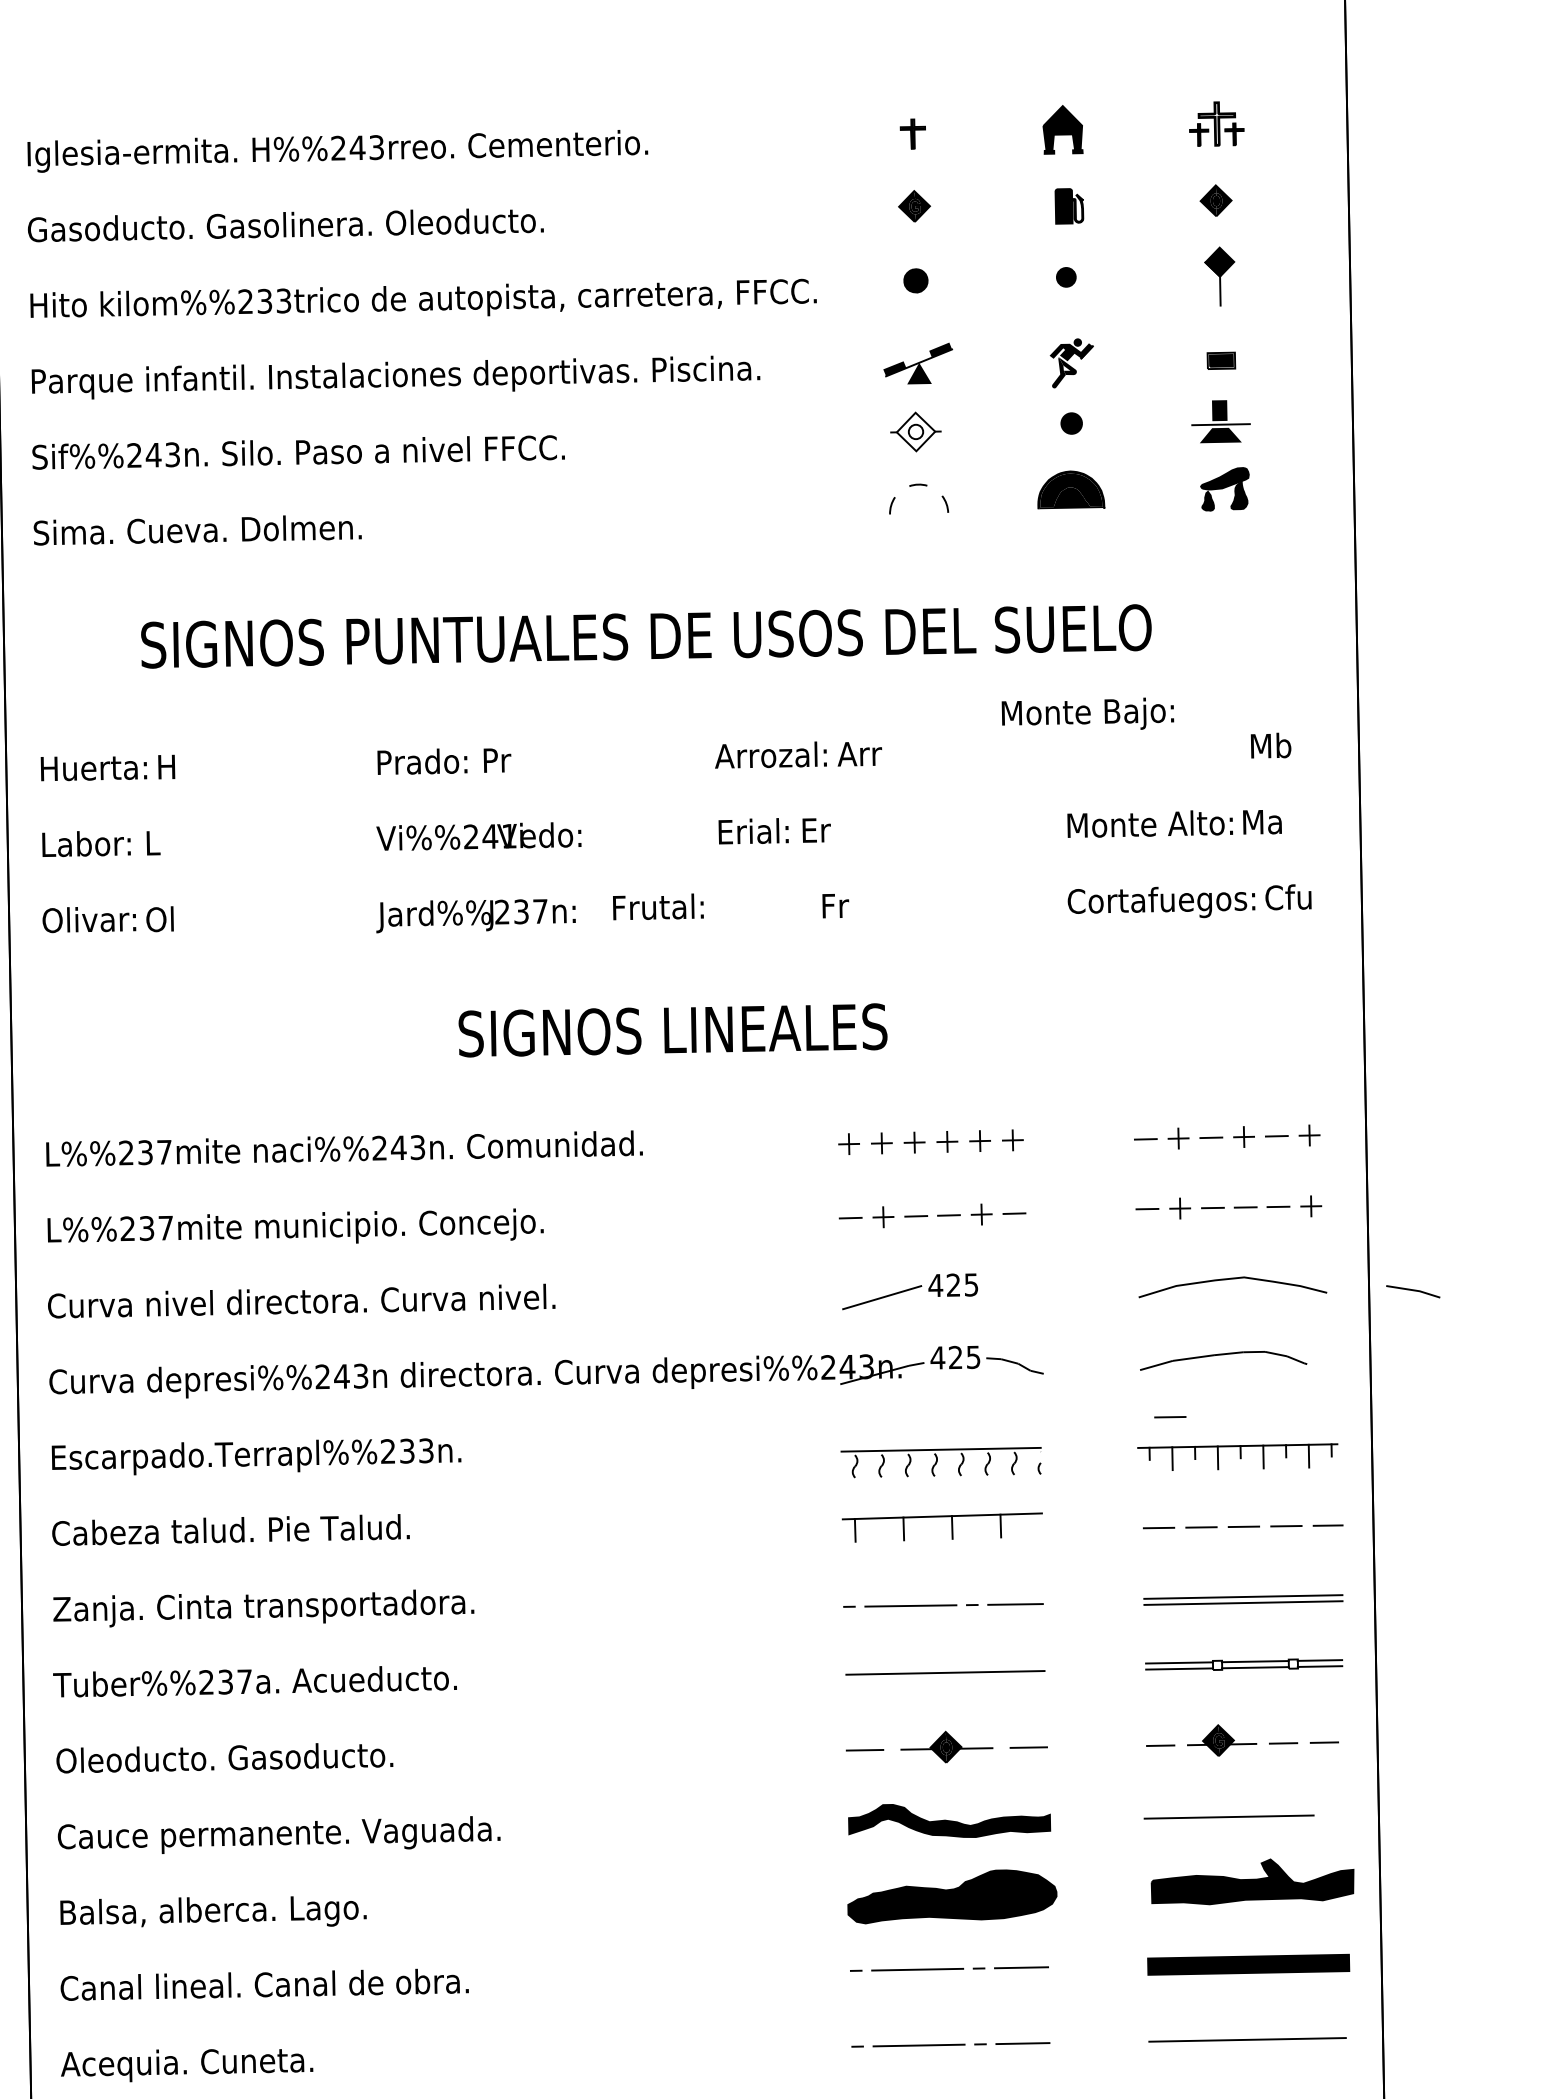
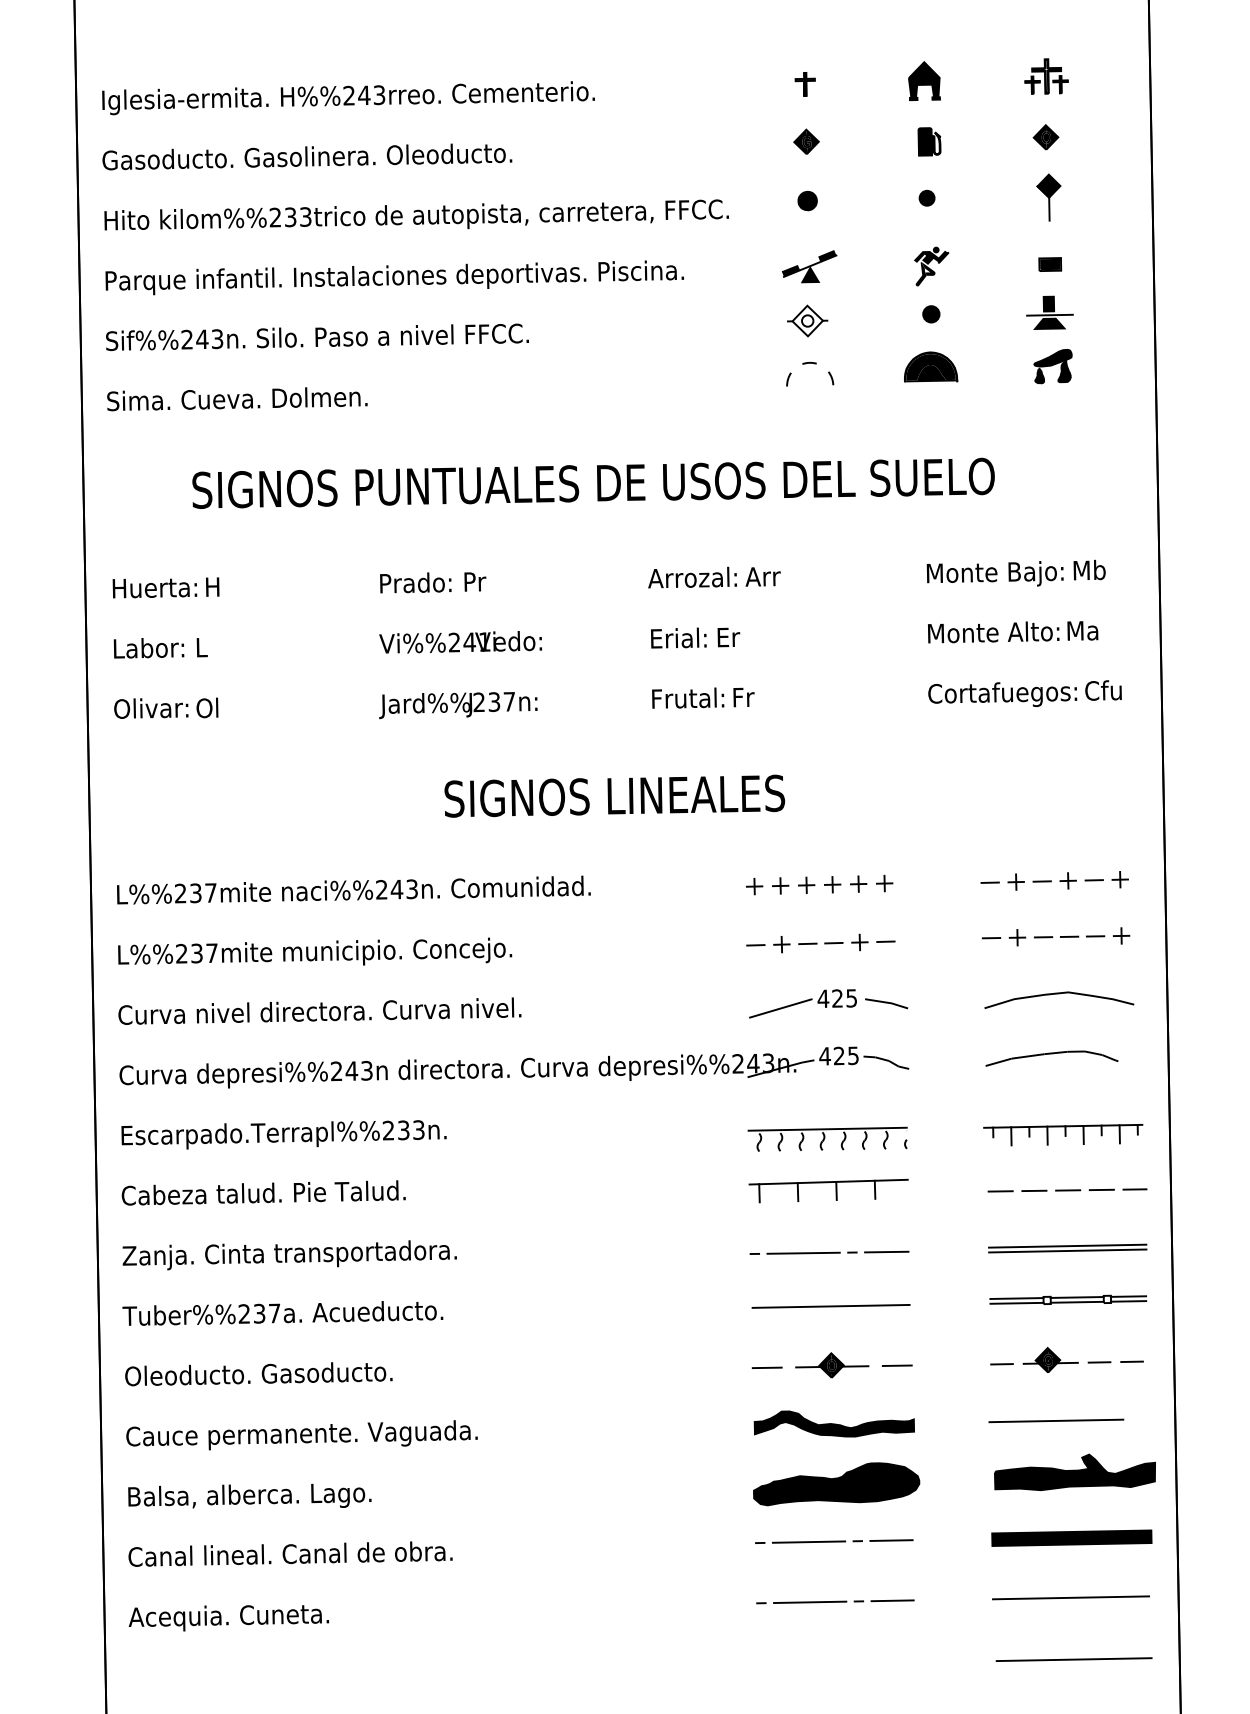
text: (1086, 713) -> (994, 573), moved
text: (658, 906) -> (688, 697), moved
line: (1413, 1291) -> (886, 1003), moved
line: (1170, 1417) -> (1009, 1103), removed

